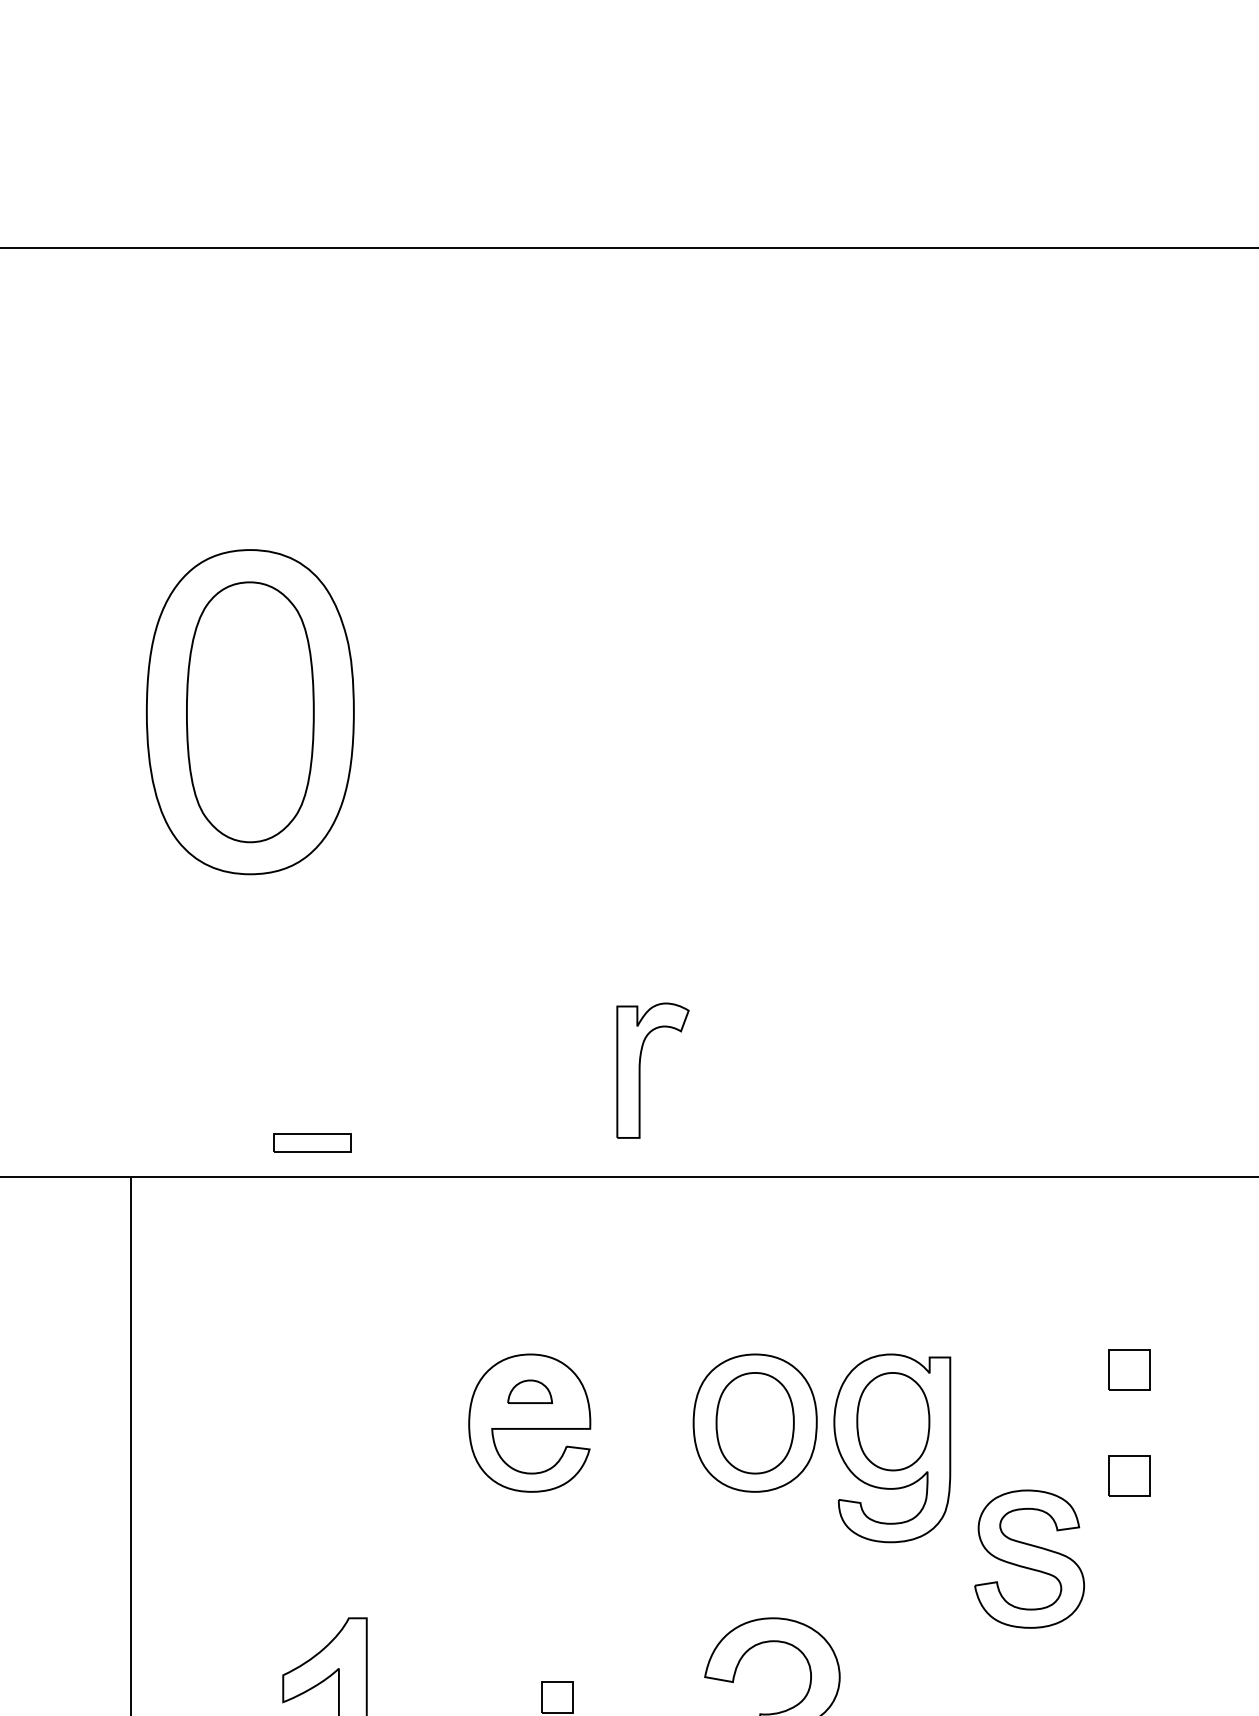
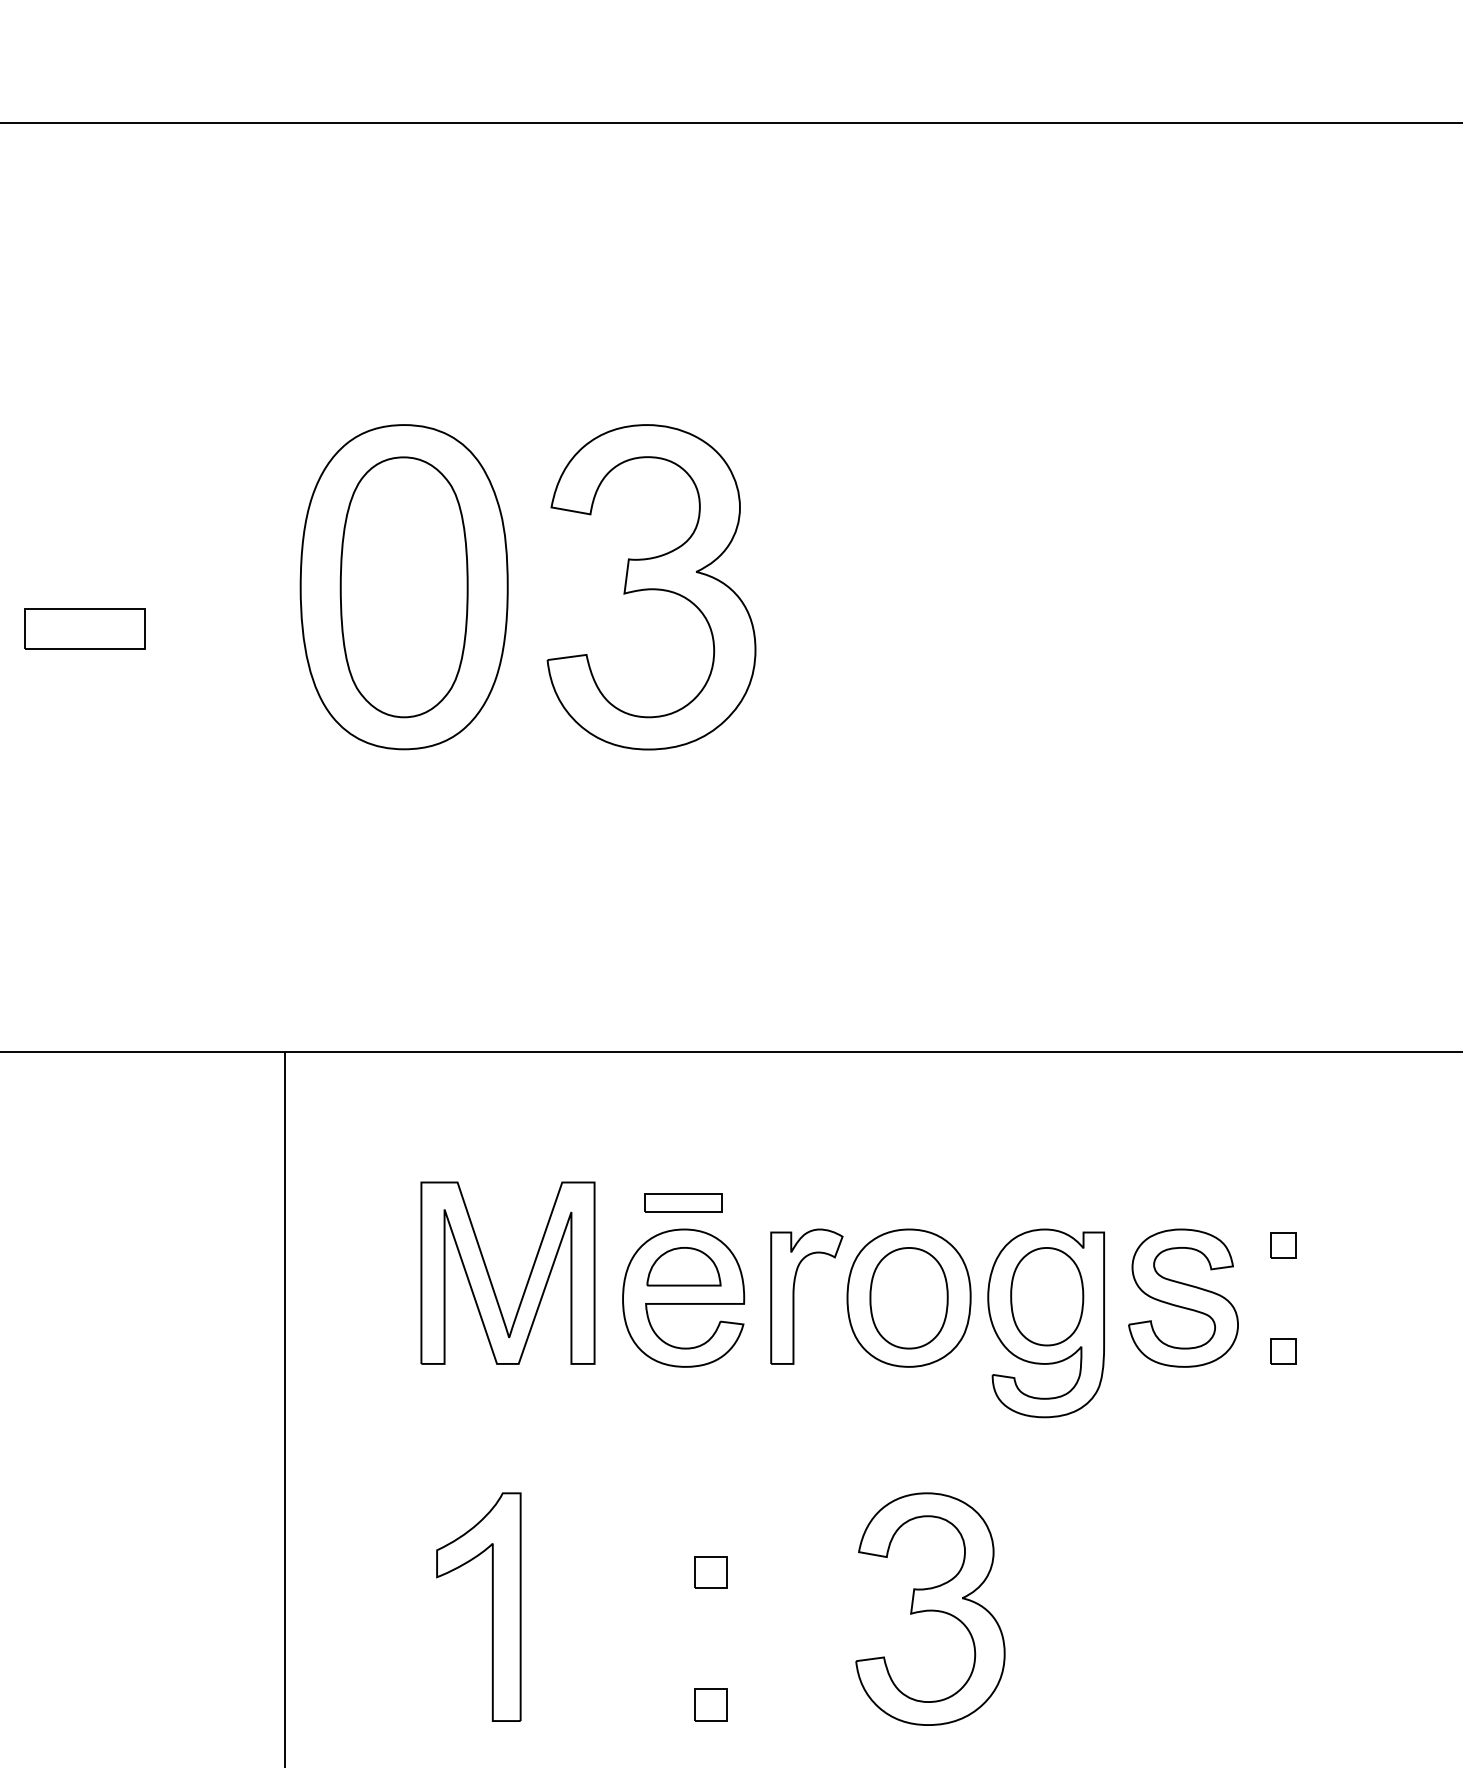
part: (497, 712) -> (651, 587), added
part: (640, 1070) -> (794, 1296), moved
part: (312, 1142) -> (683, 1202), moved
part: (1129, 1370) -> (1283, 1245), size x0.62
part: (529, 1391) -> (683, 1266), size x1.67
part: (336, 1402) -> (490, 1277), added
part: (1129, 1476) -> (1283, 1351), size x0.62
part: (1029, 1558) -> (1183, 1297), moved

